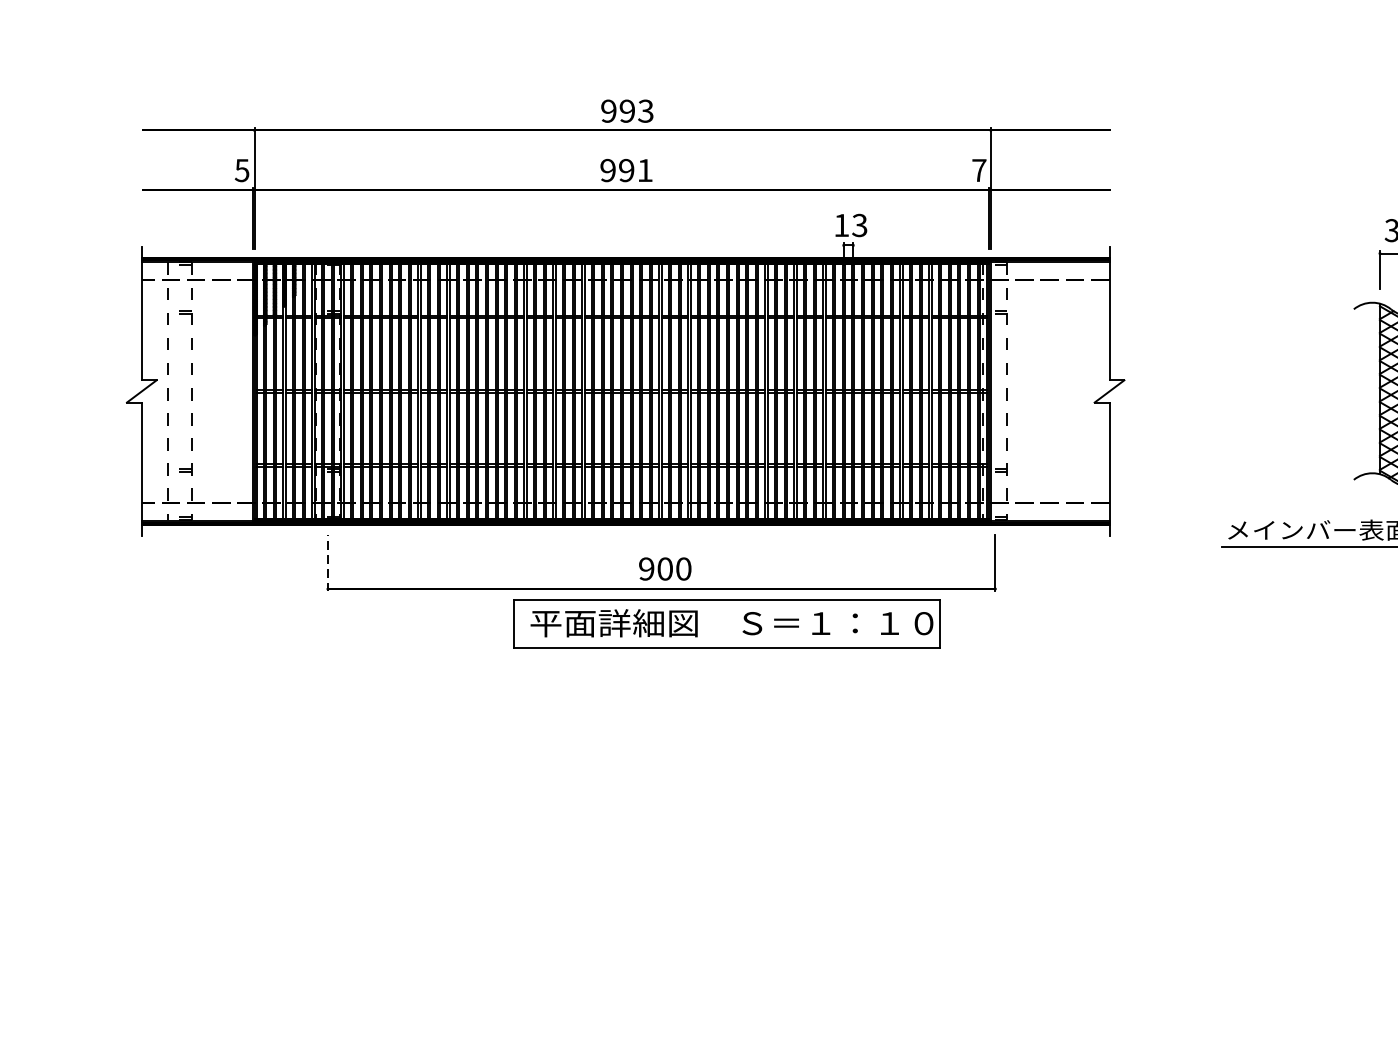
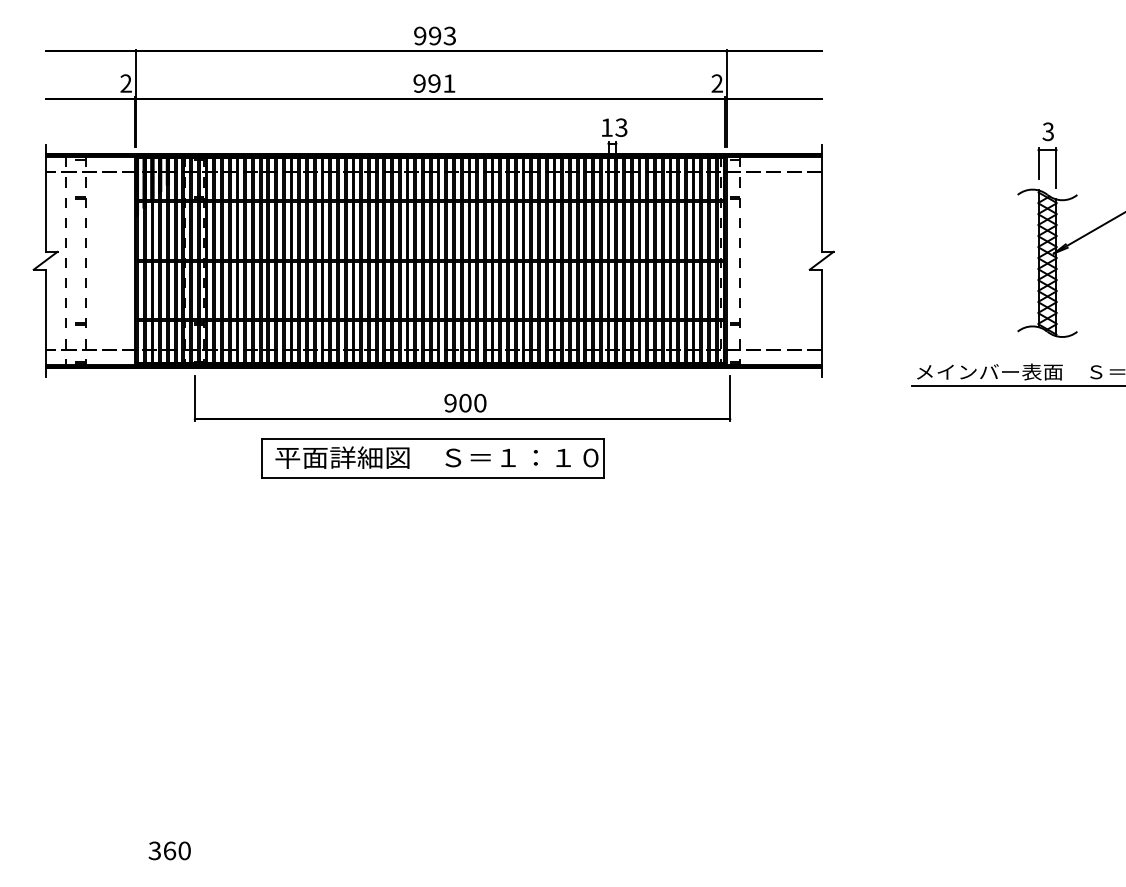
text: (241, 170) -> (125, 83), 5 -> 2
text: (979, 170) -> (717, 83), 7 -> 2
line: (327, 563) -> (194, 398), dashed -> solid
part: (726, 624) -> (432, 458), moved

